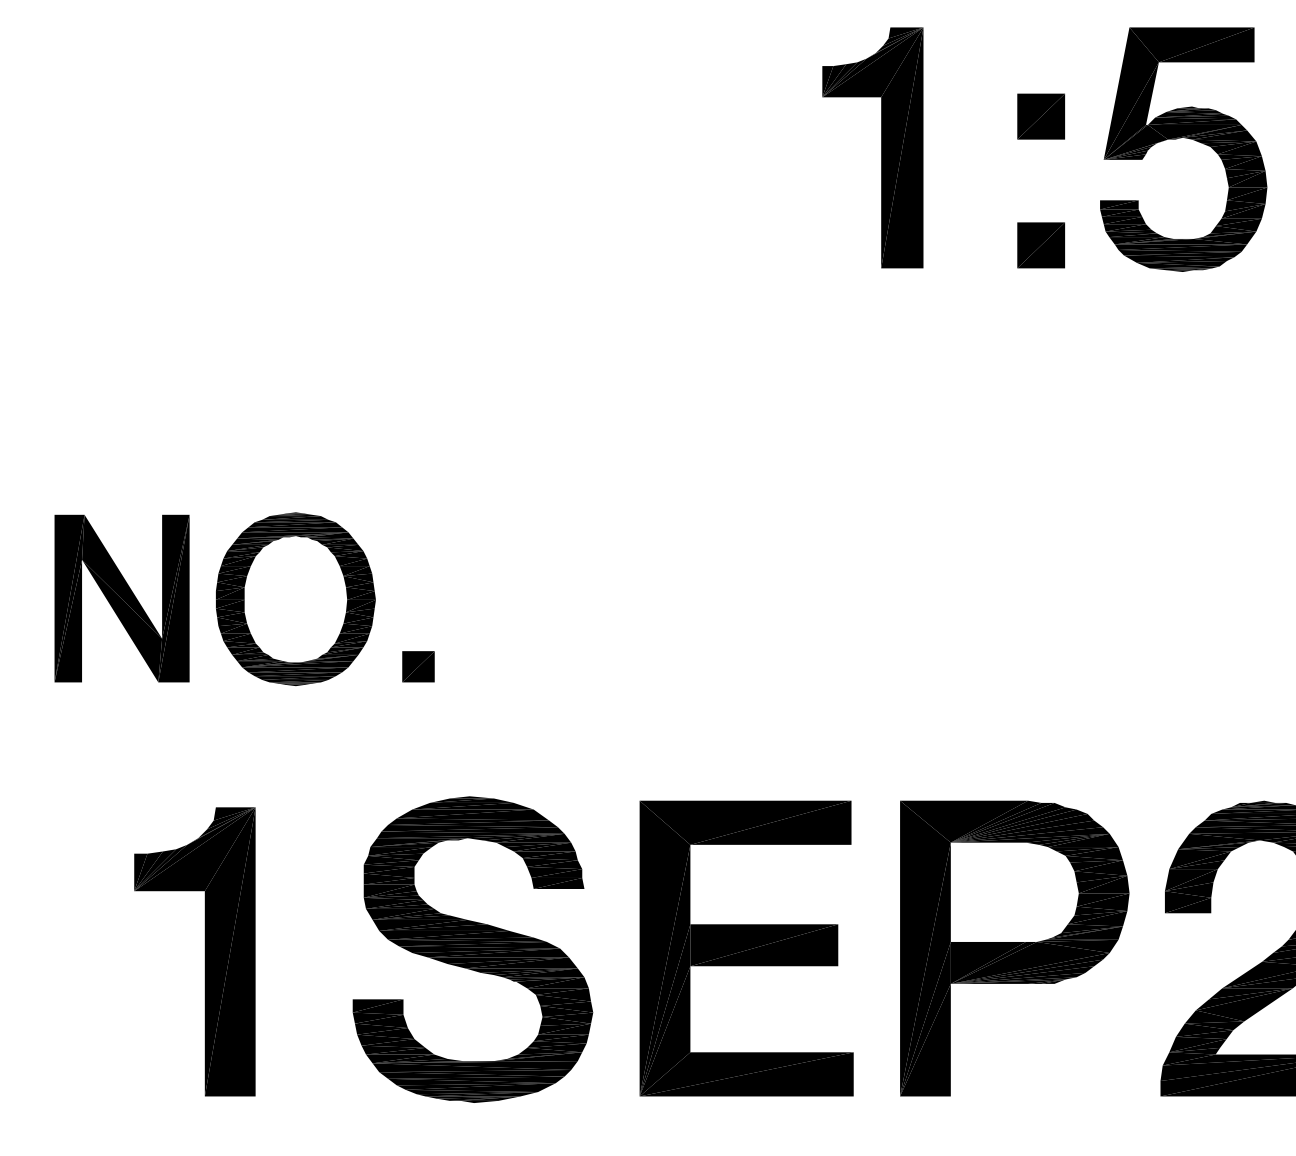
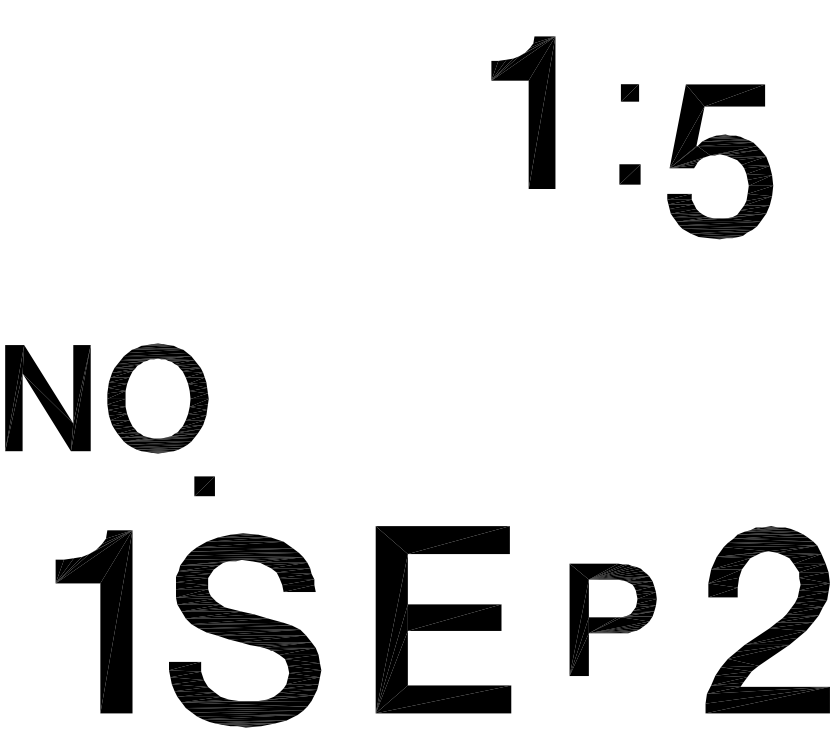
part: (1040, 115) -> (629, 92), size x0.6
part: (1184, 138) -> (720, 154), moved
part: (1040, 245) -> (629, 174), size x0.7
part: (418, 667) -> (204, 486), moved
part: (1013, 948) -> (612, 619), size x0.6
part: (473, 949) -> (245, 630), moved

